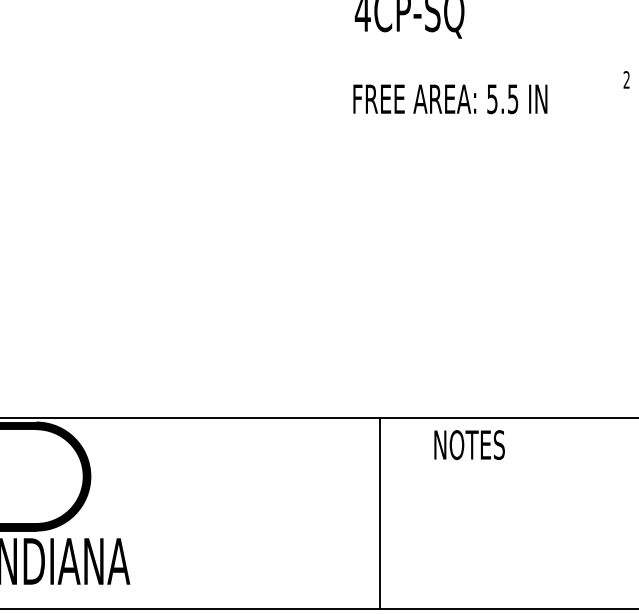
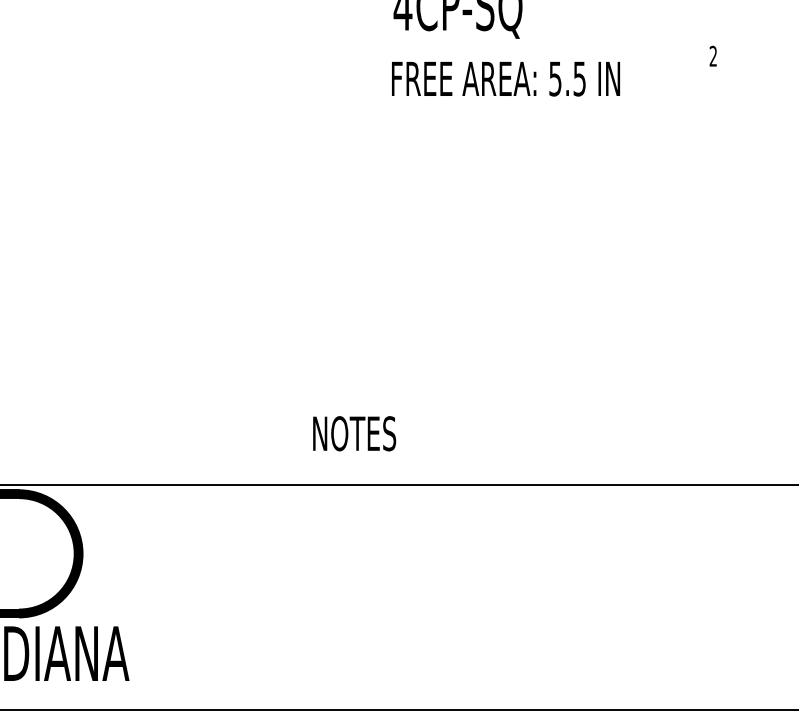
text: (491, 92) -> (554, 70), moved
text: (469, 444) -> (354, 433), moved
line: (379, 512) -> (422, 596), removed

